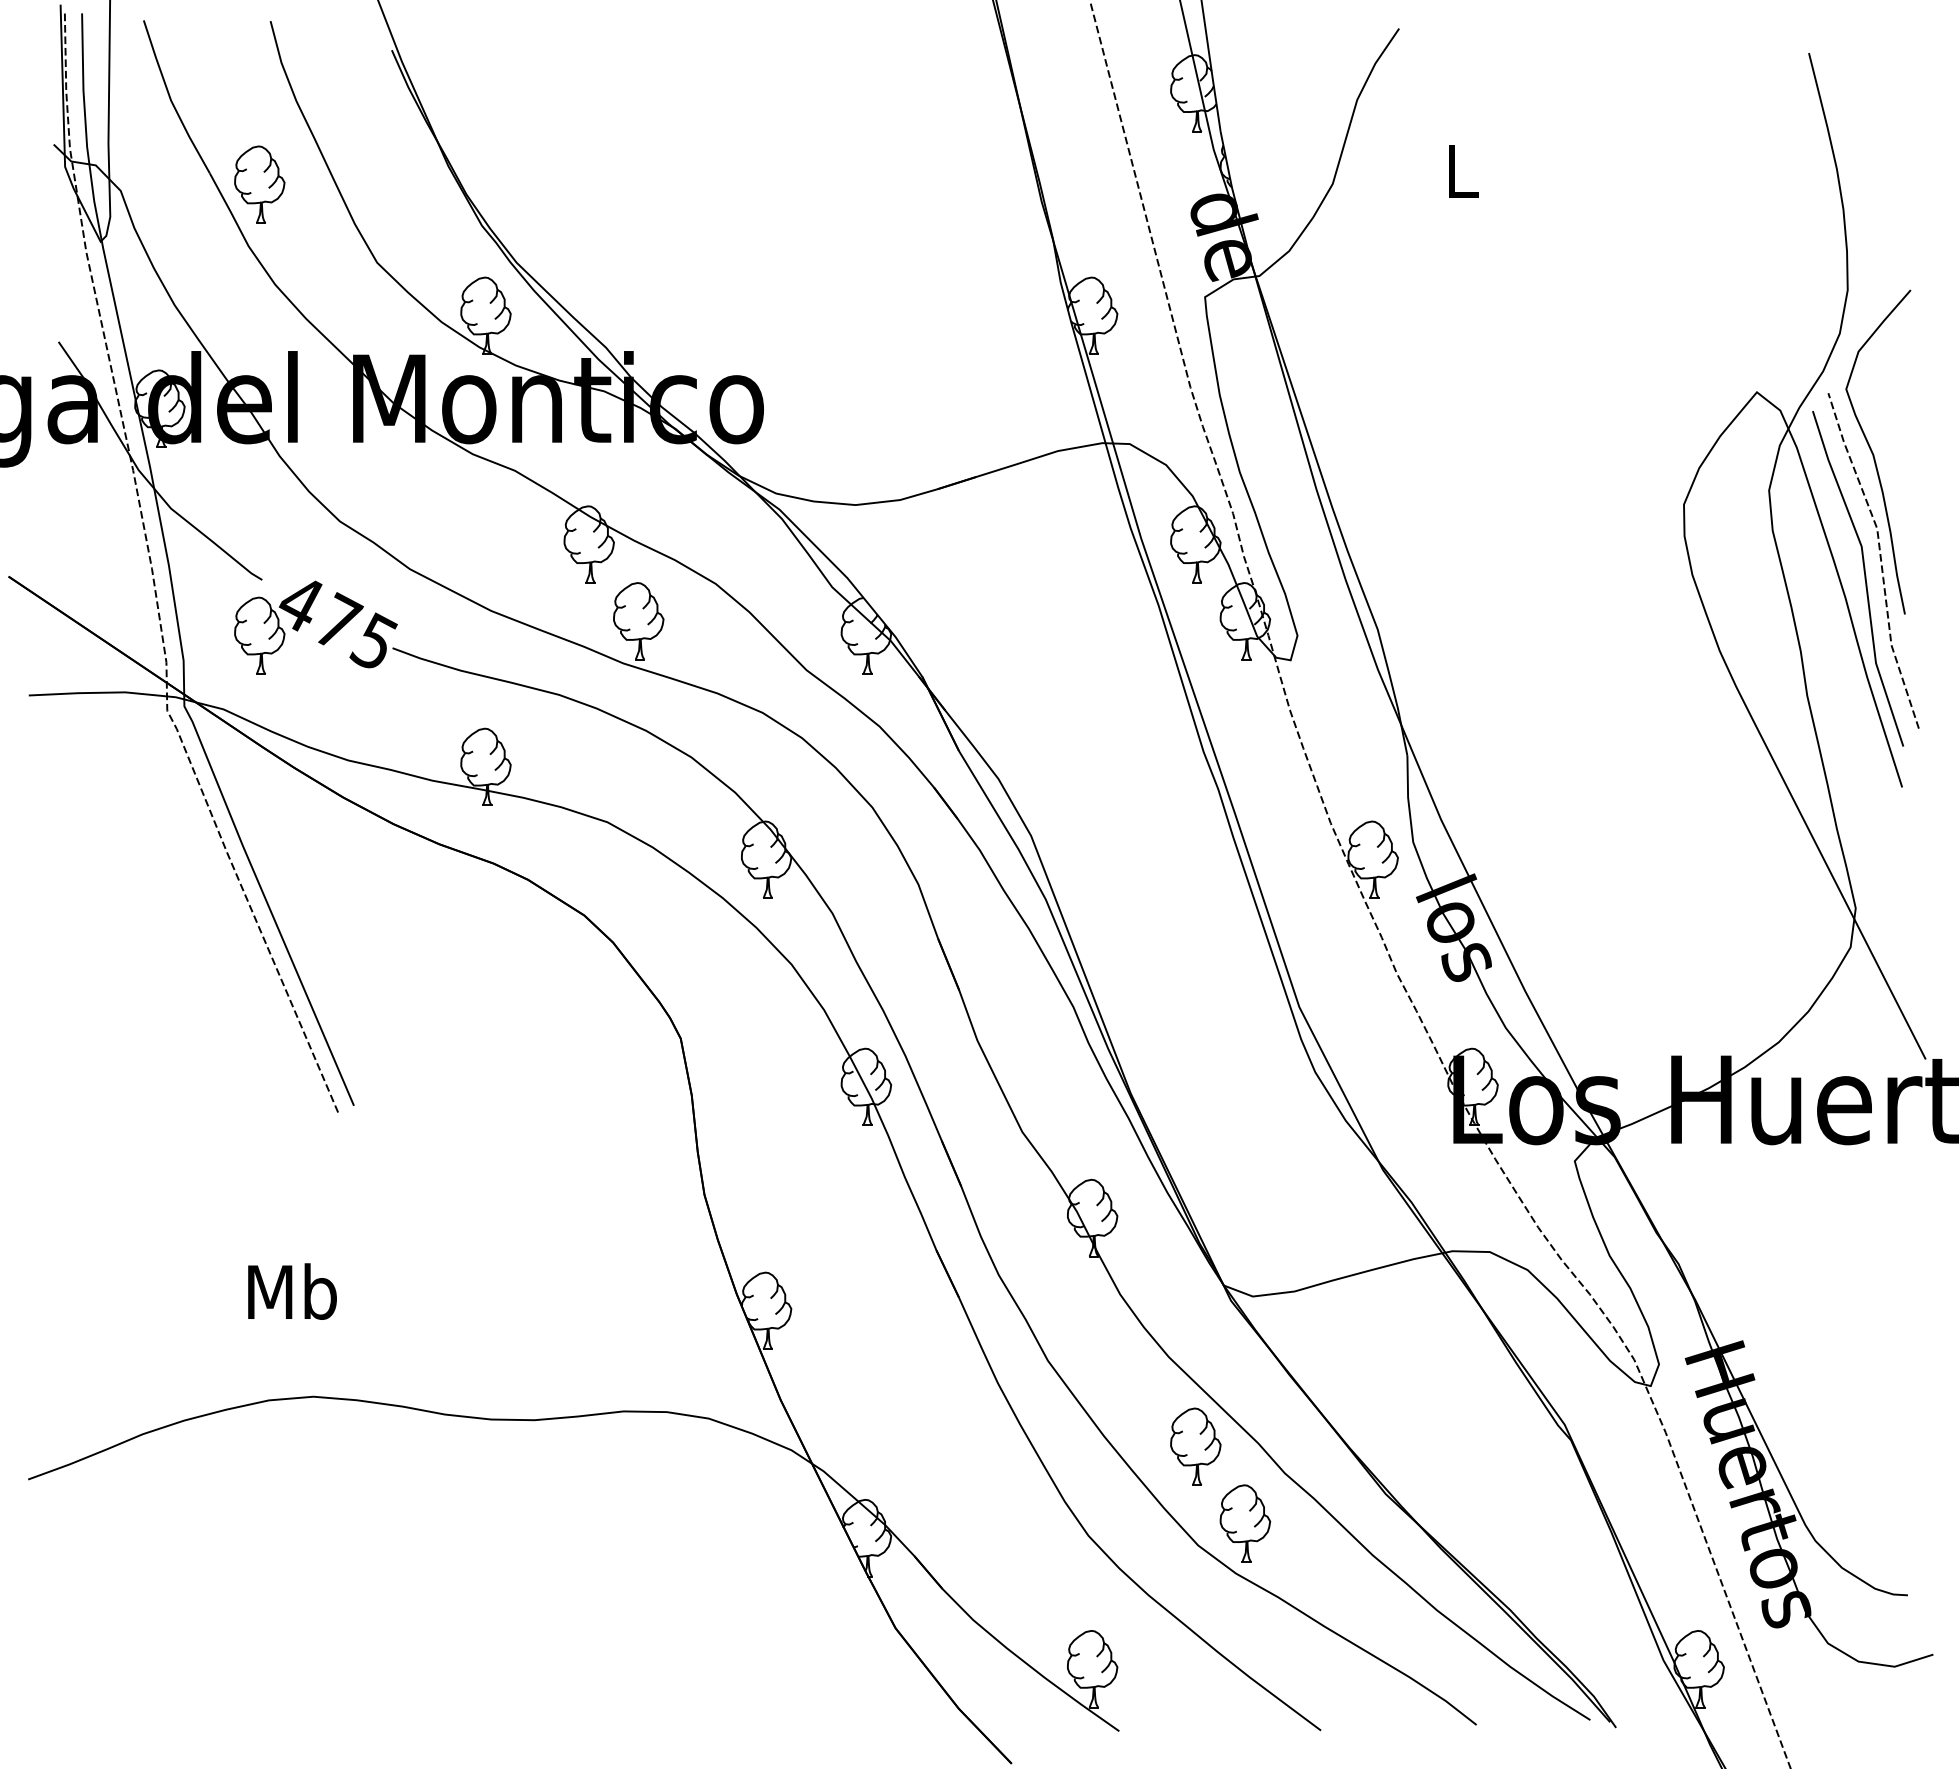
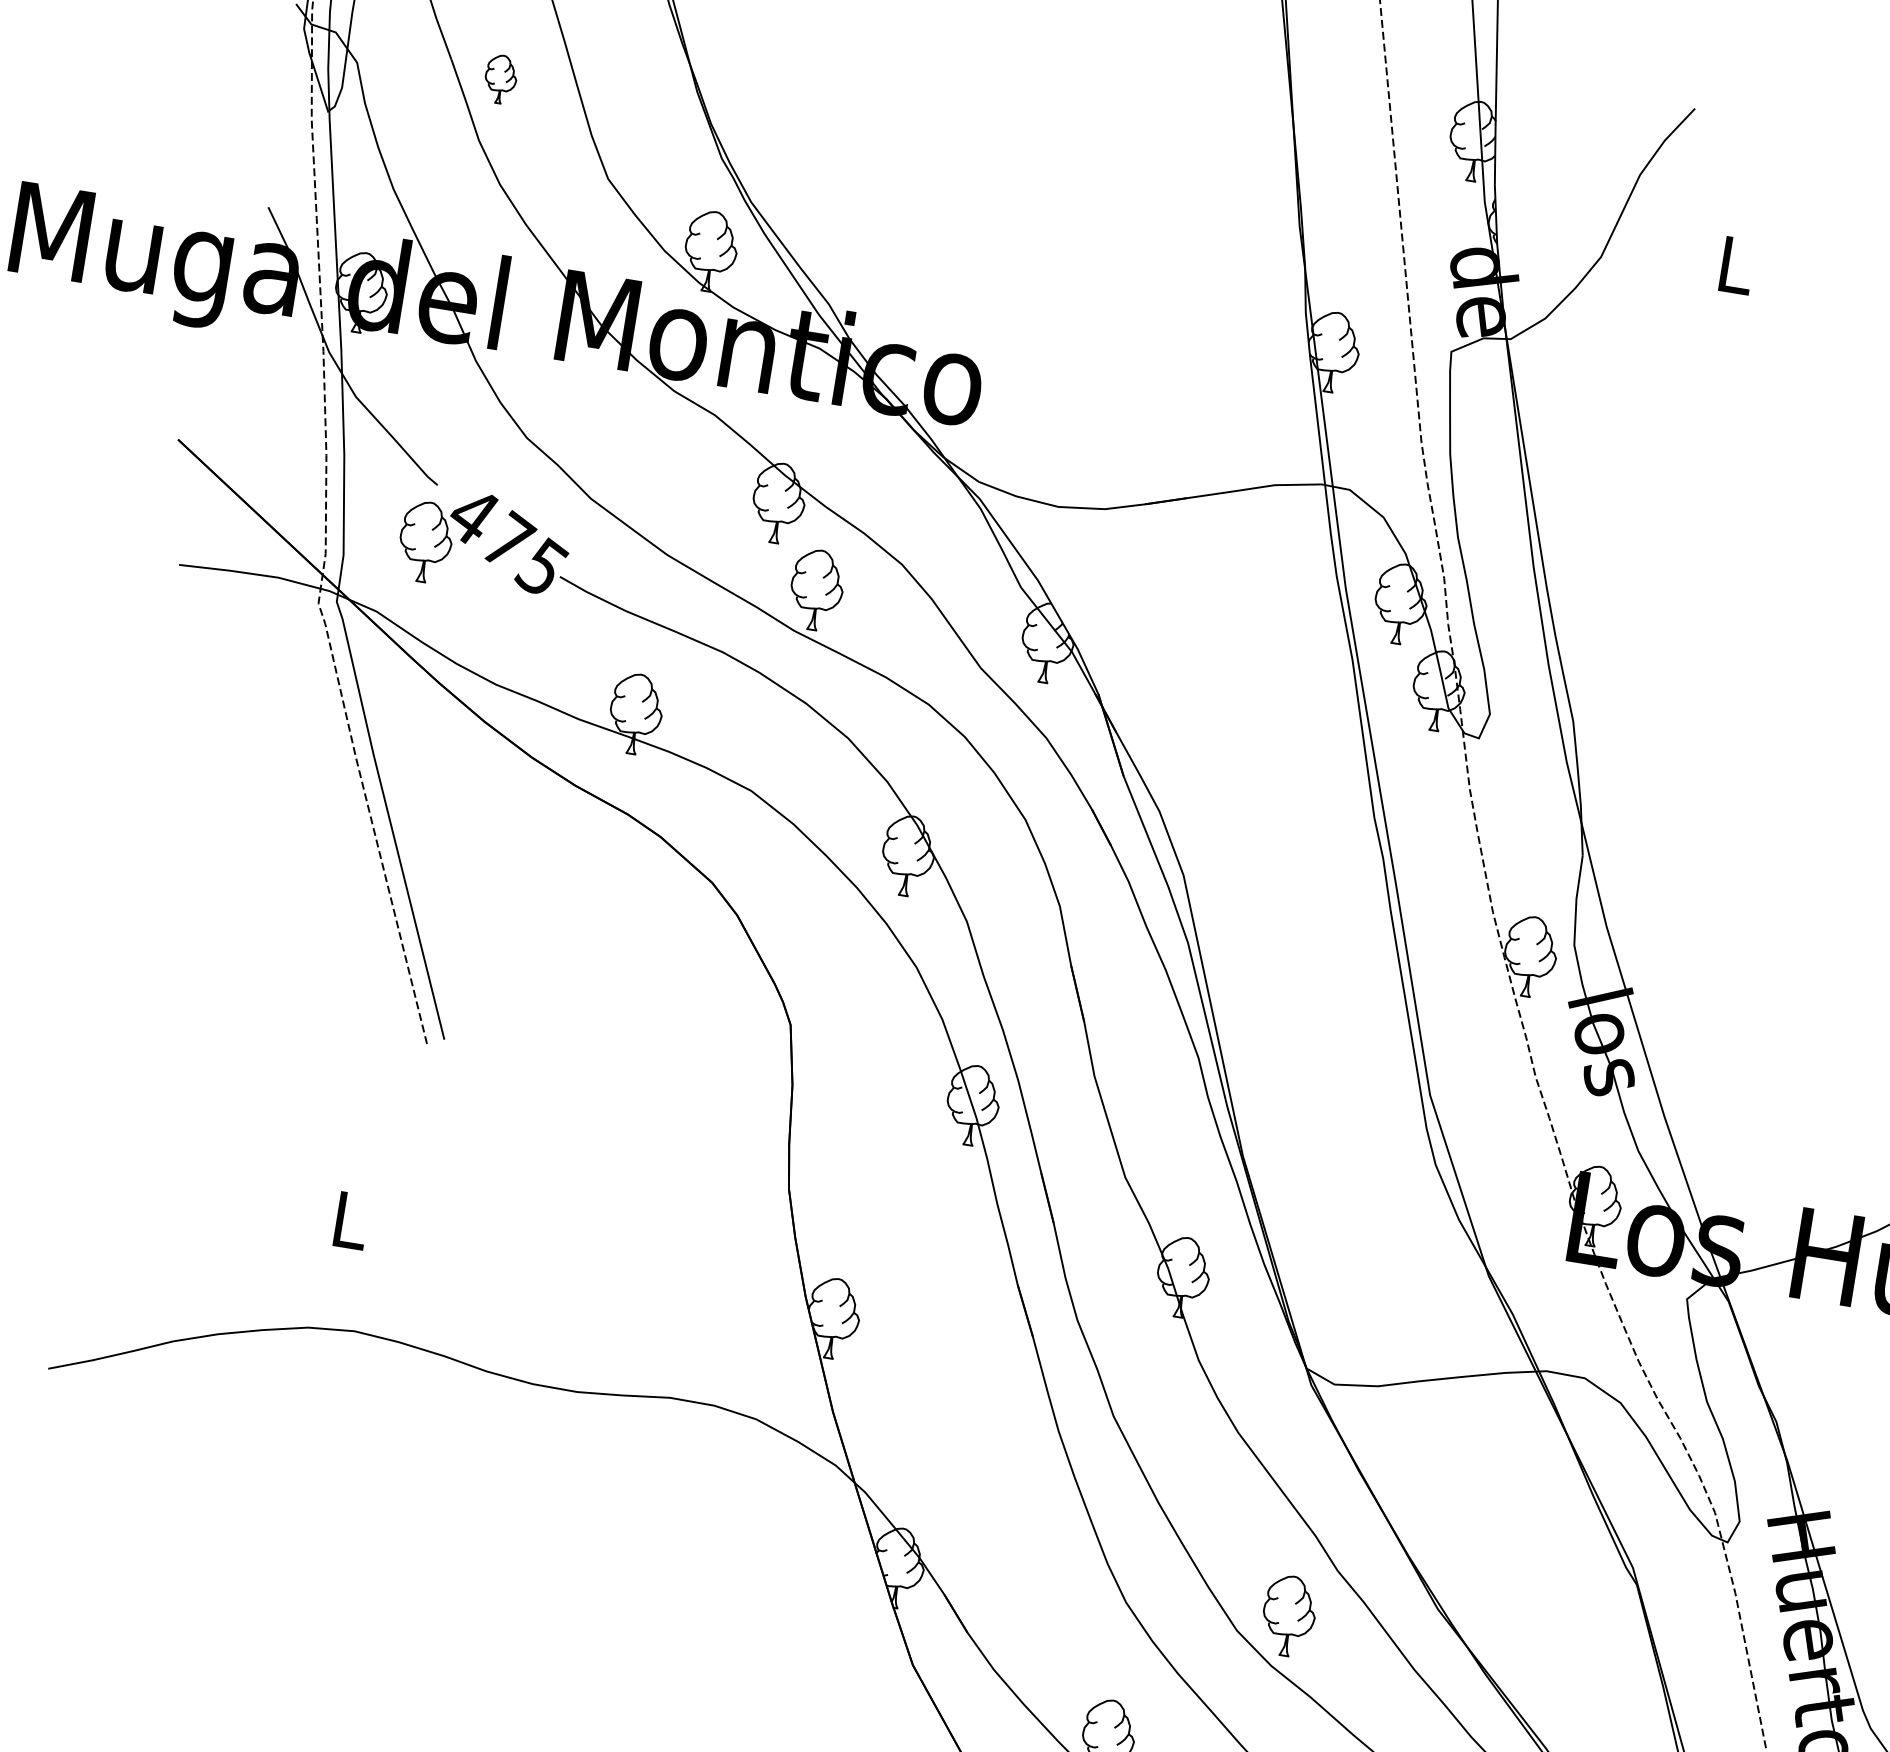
part: (259, 184) -> (500, 79), size x0.6
text: (292, 1291) -> (350, 1219), Mb -> L
part: (1195, 1446) -> (1250, 1528), removed

